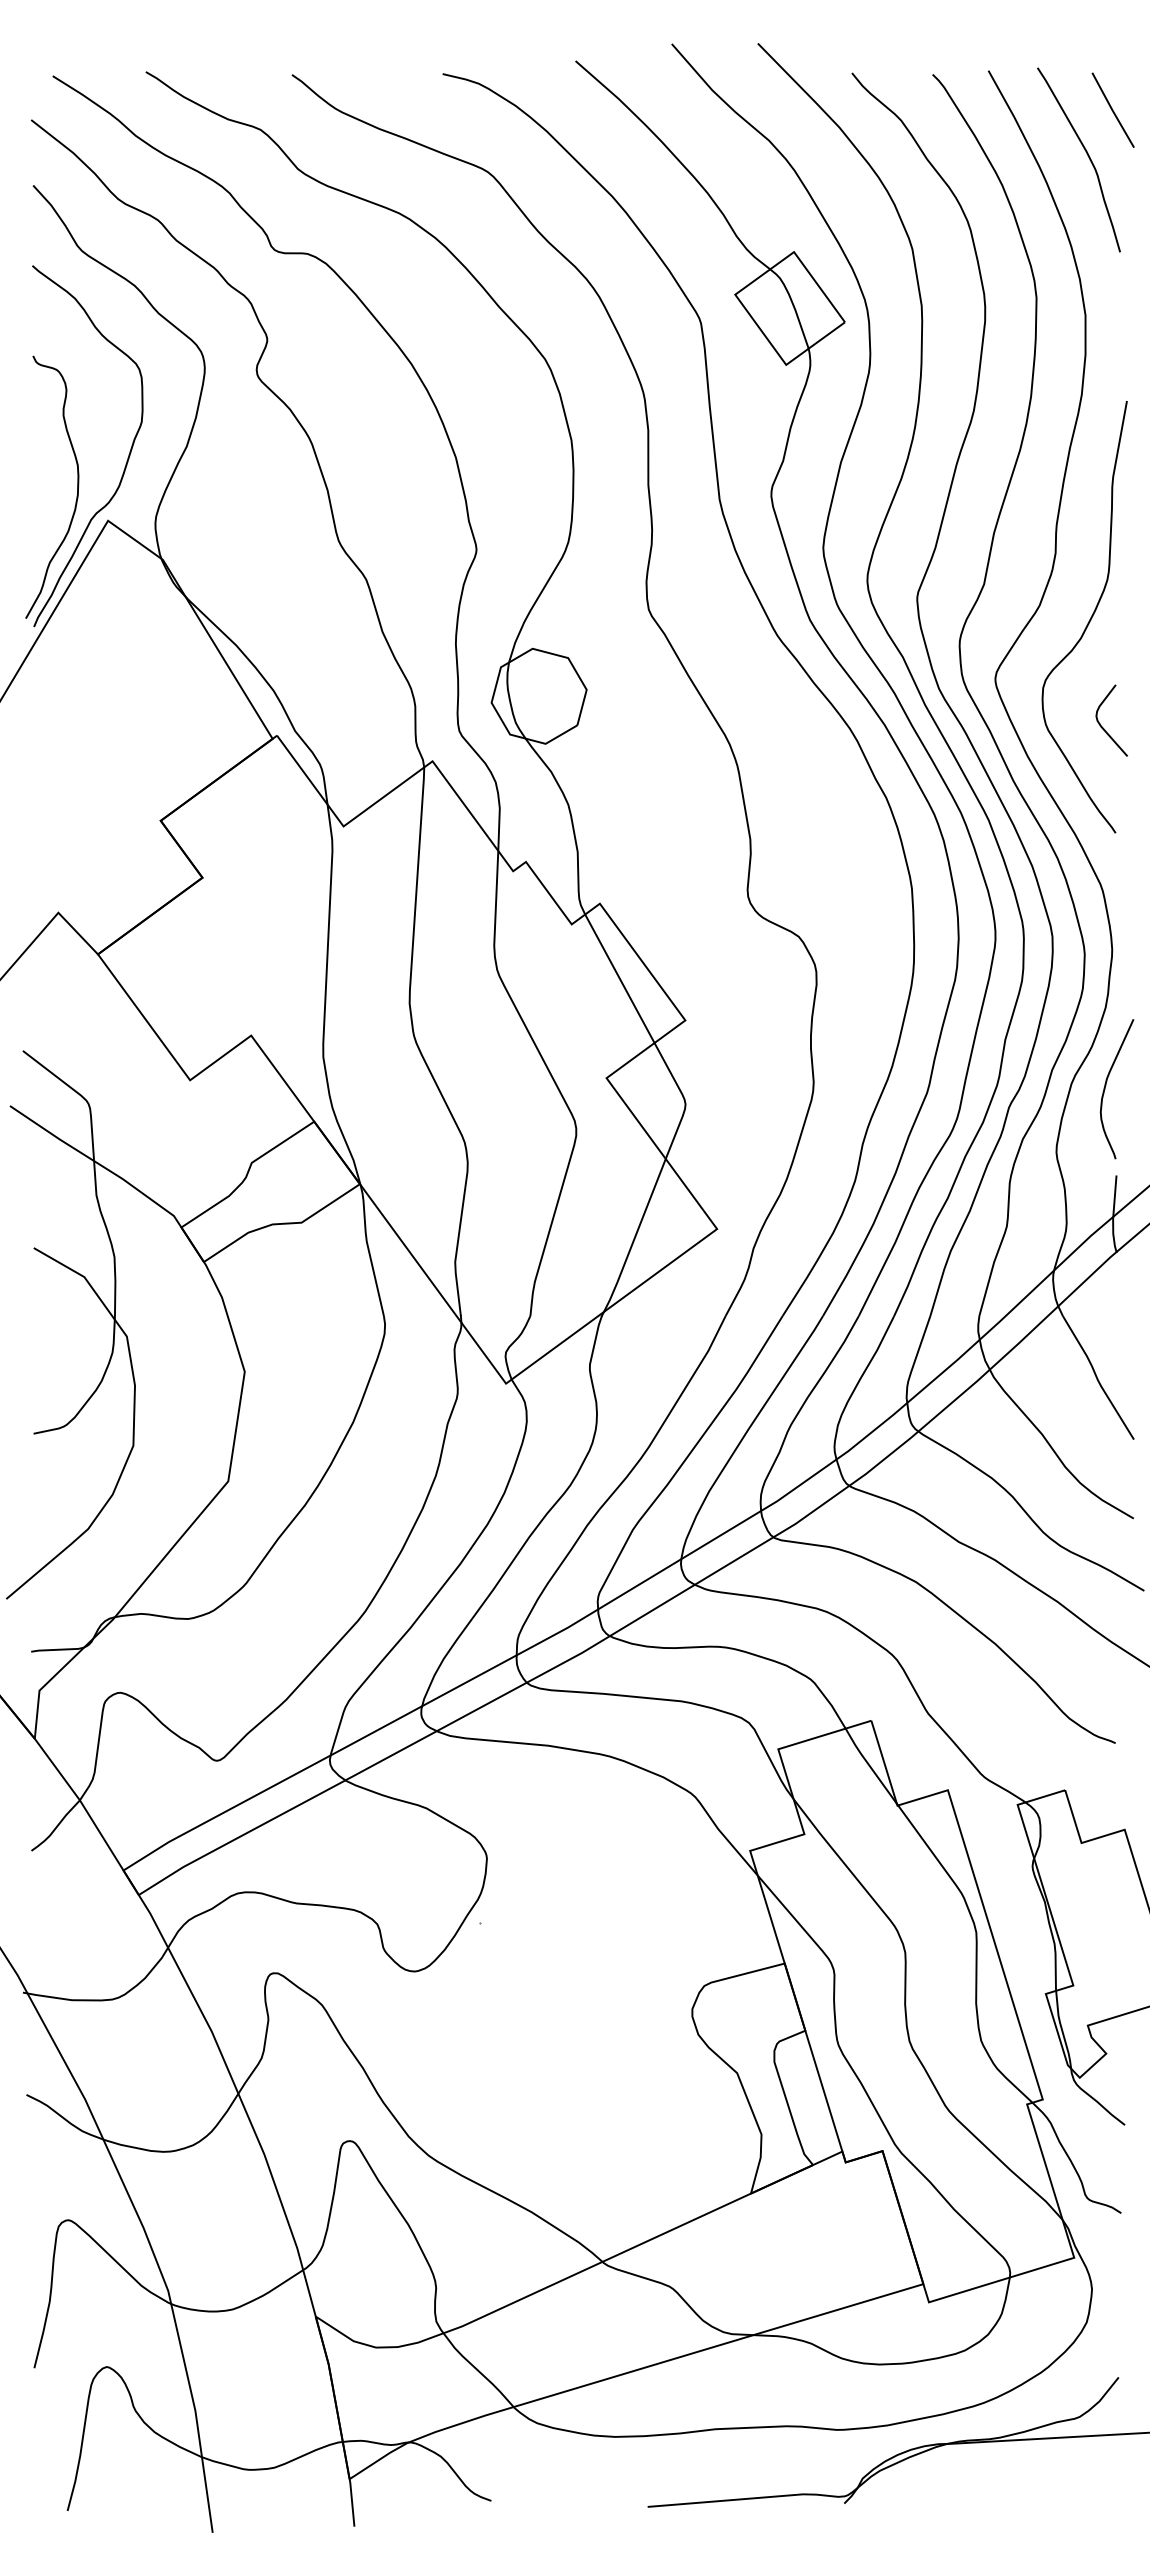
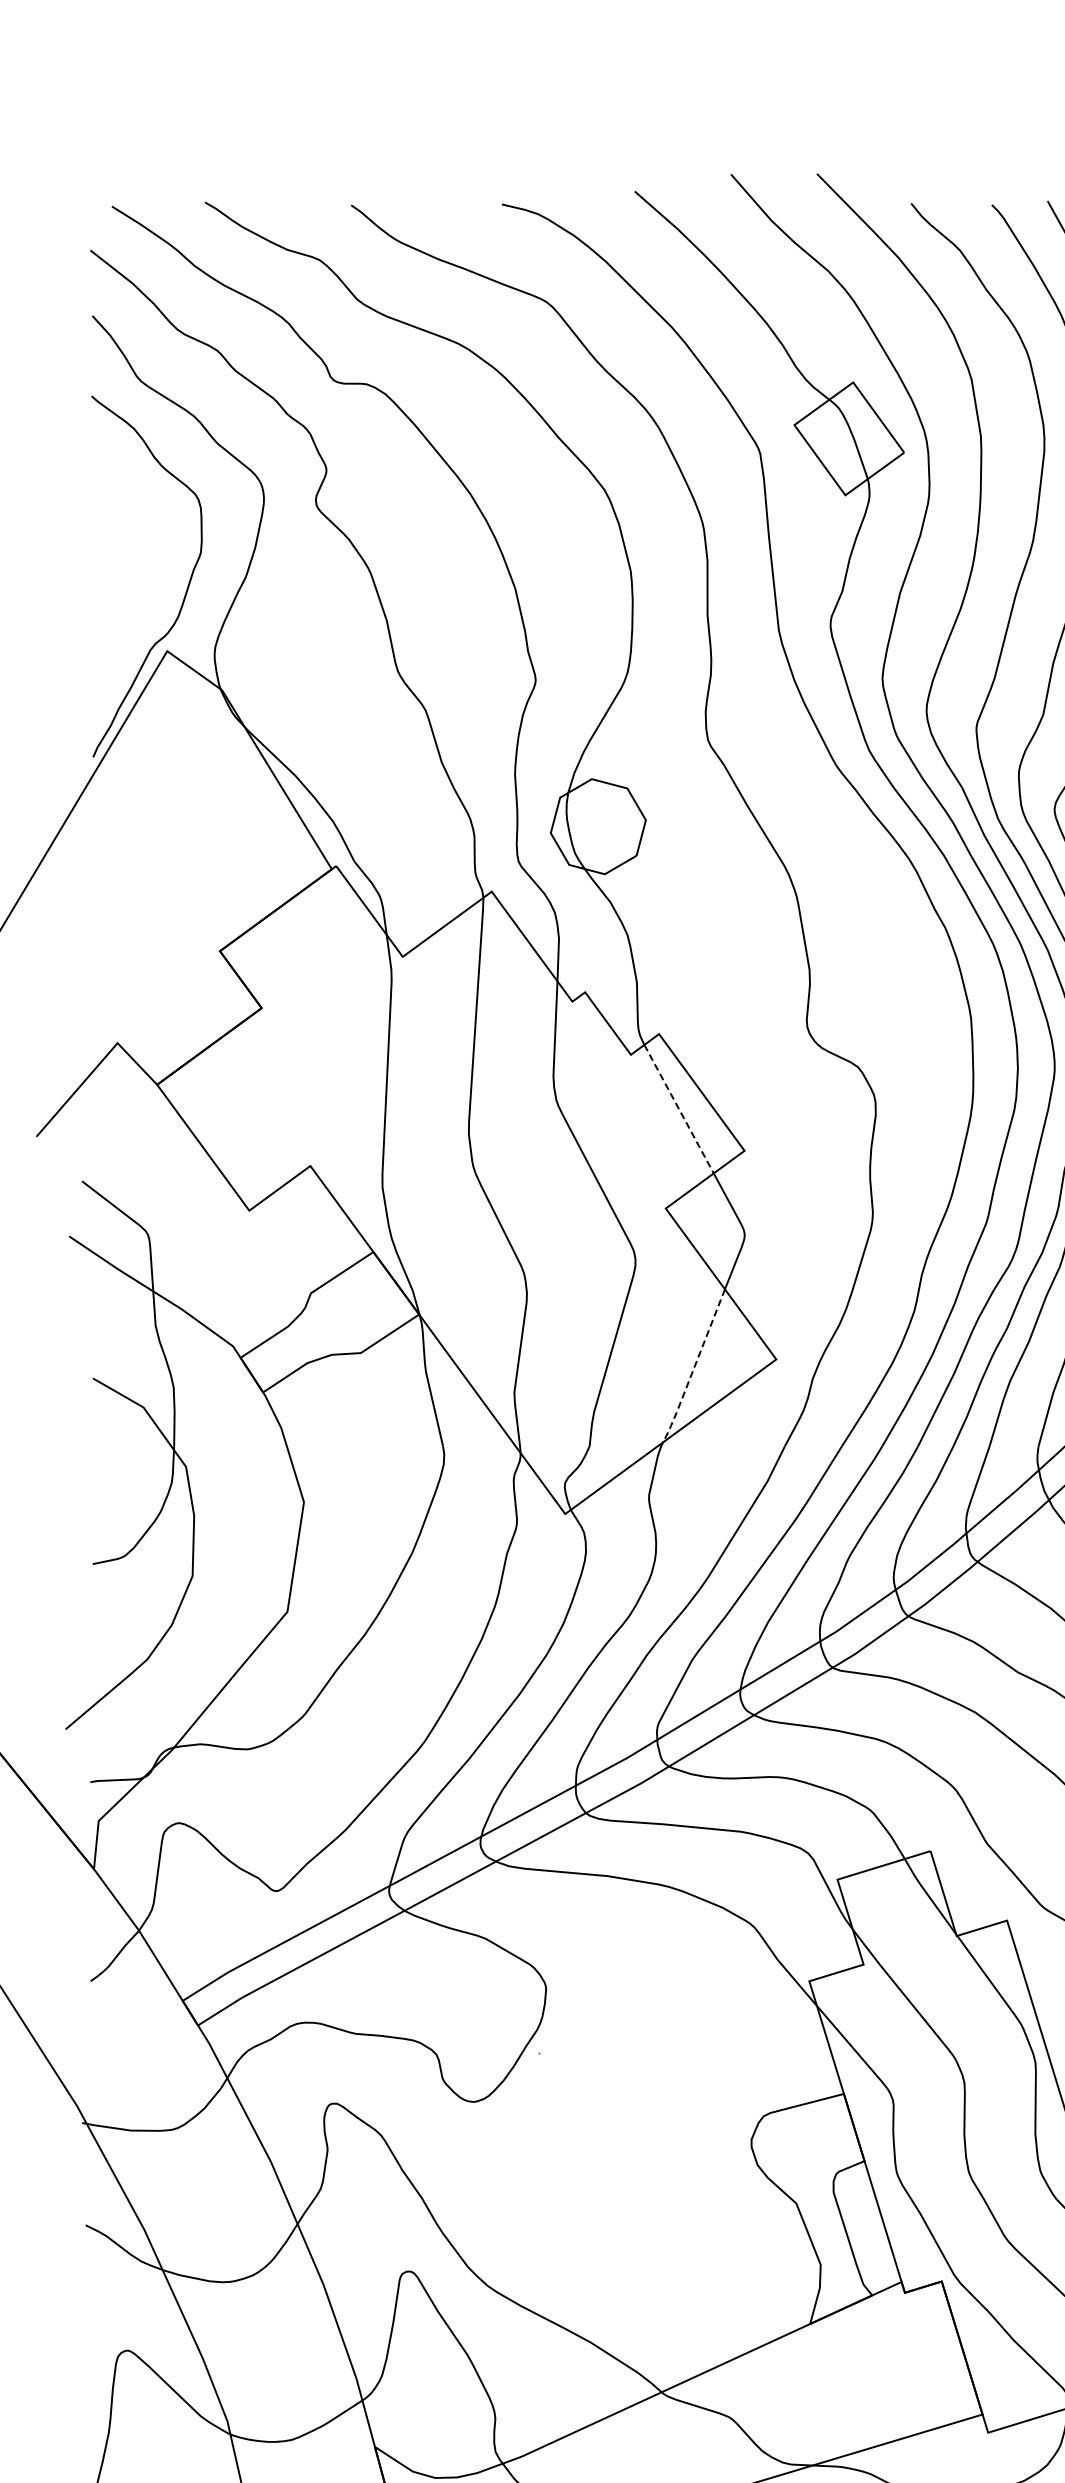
curve: (77, 486) -> (136, 616), removed
line: (620, 979) -> (679, 1109), solid -> dashed
line: (634, 1237) -> (693, 1367), solid -> dashed

